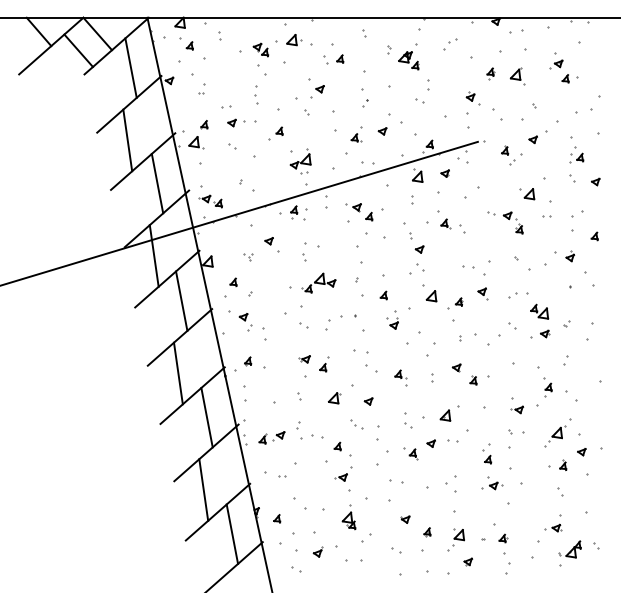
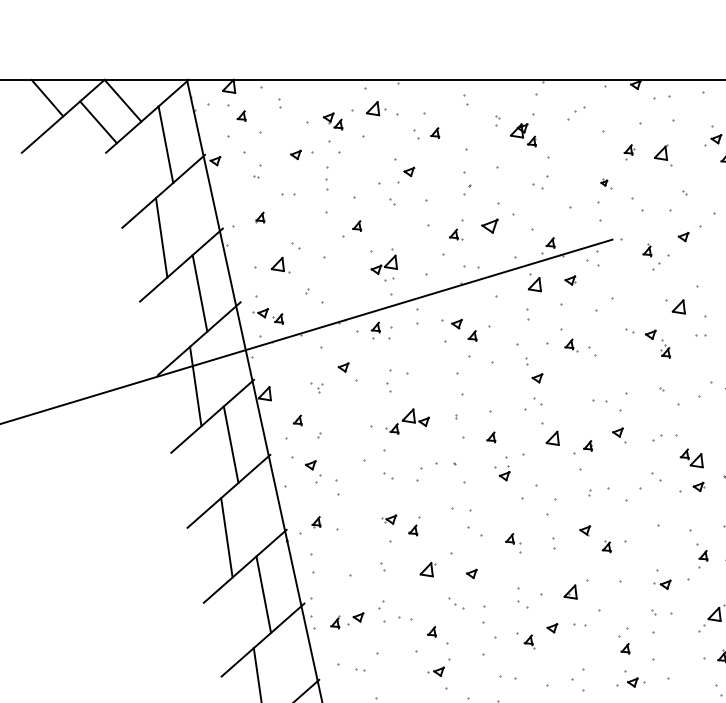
part: (428, 84) -> (548, 165), size x1.6
part: (472, 98) -> (605, 183), size x0.6
part: (236, 122) -> (301, 154), moved
part: (382, 131) -> (489, 226), size x1.6
part: (196, 142) -> (281, 264), moved

